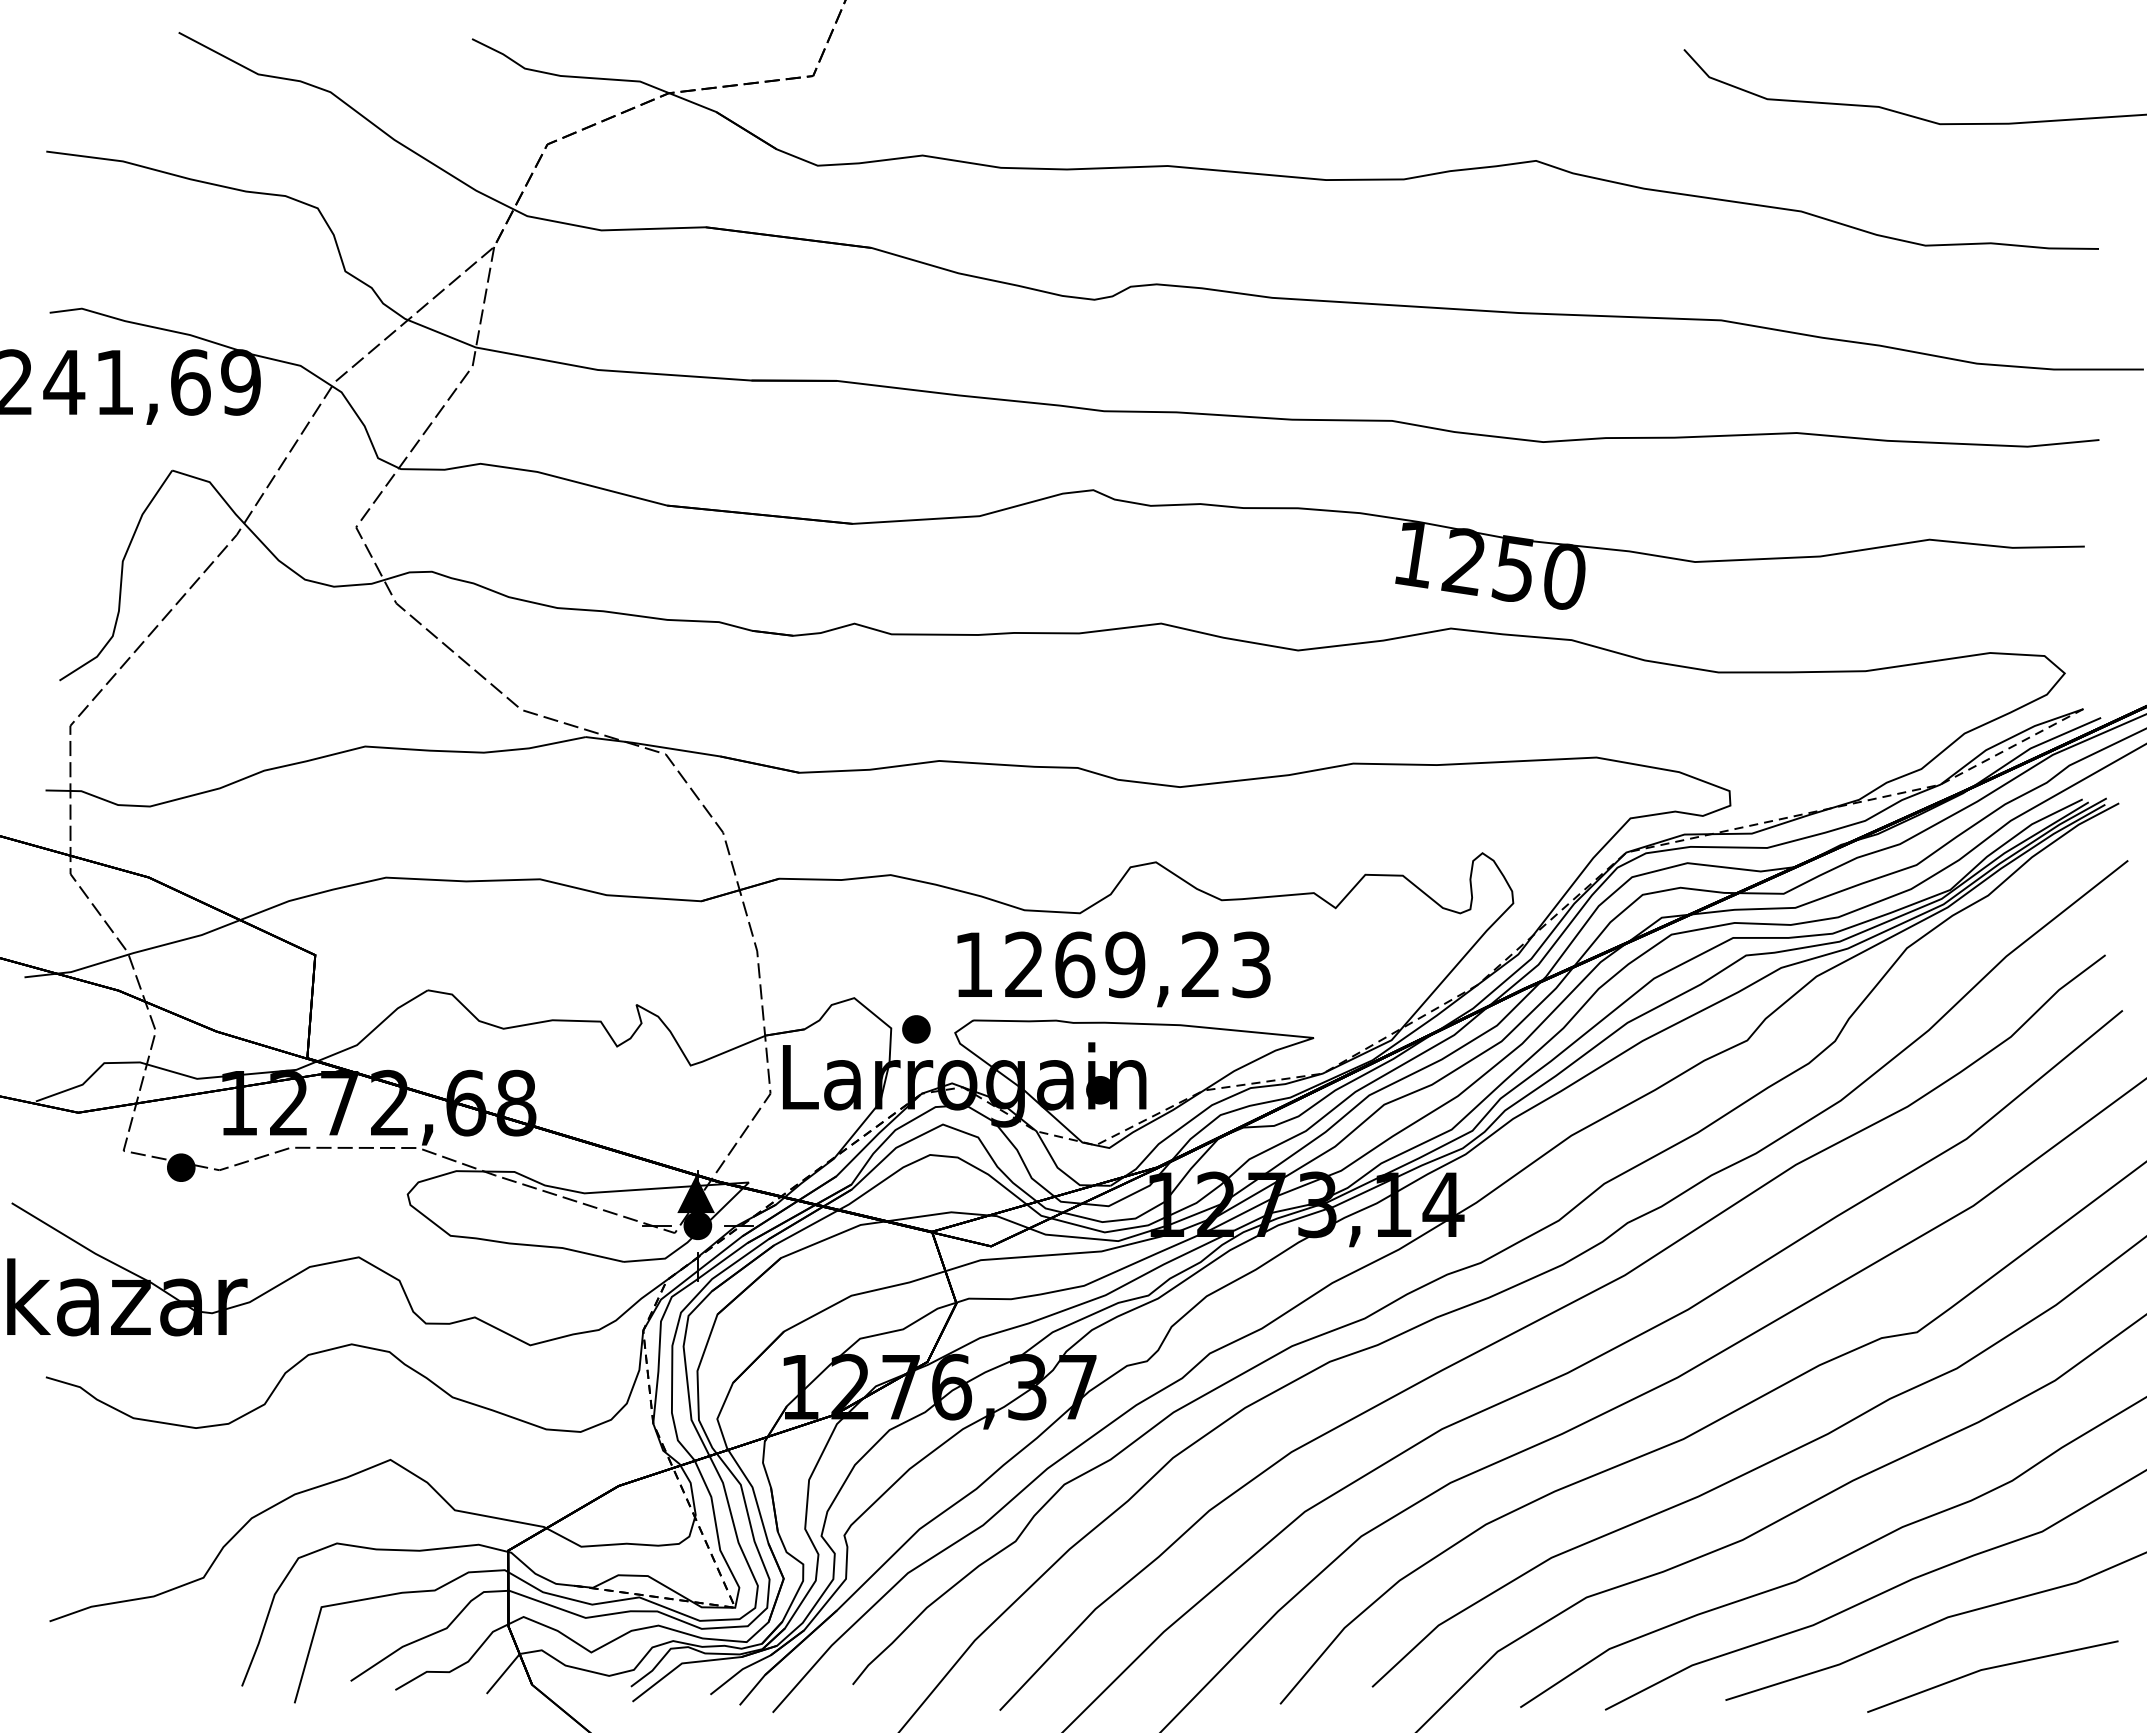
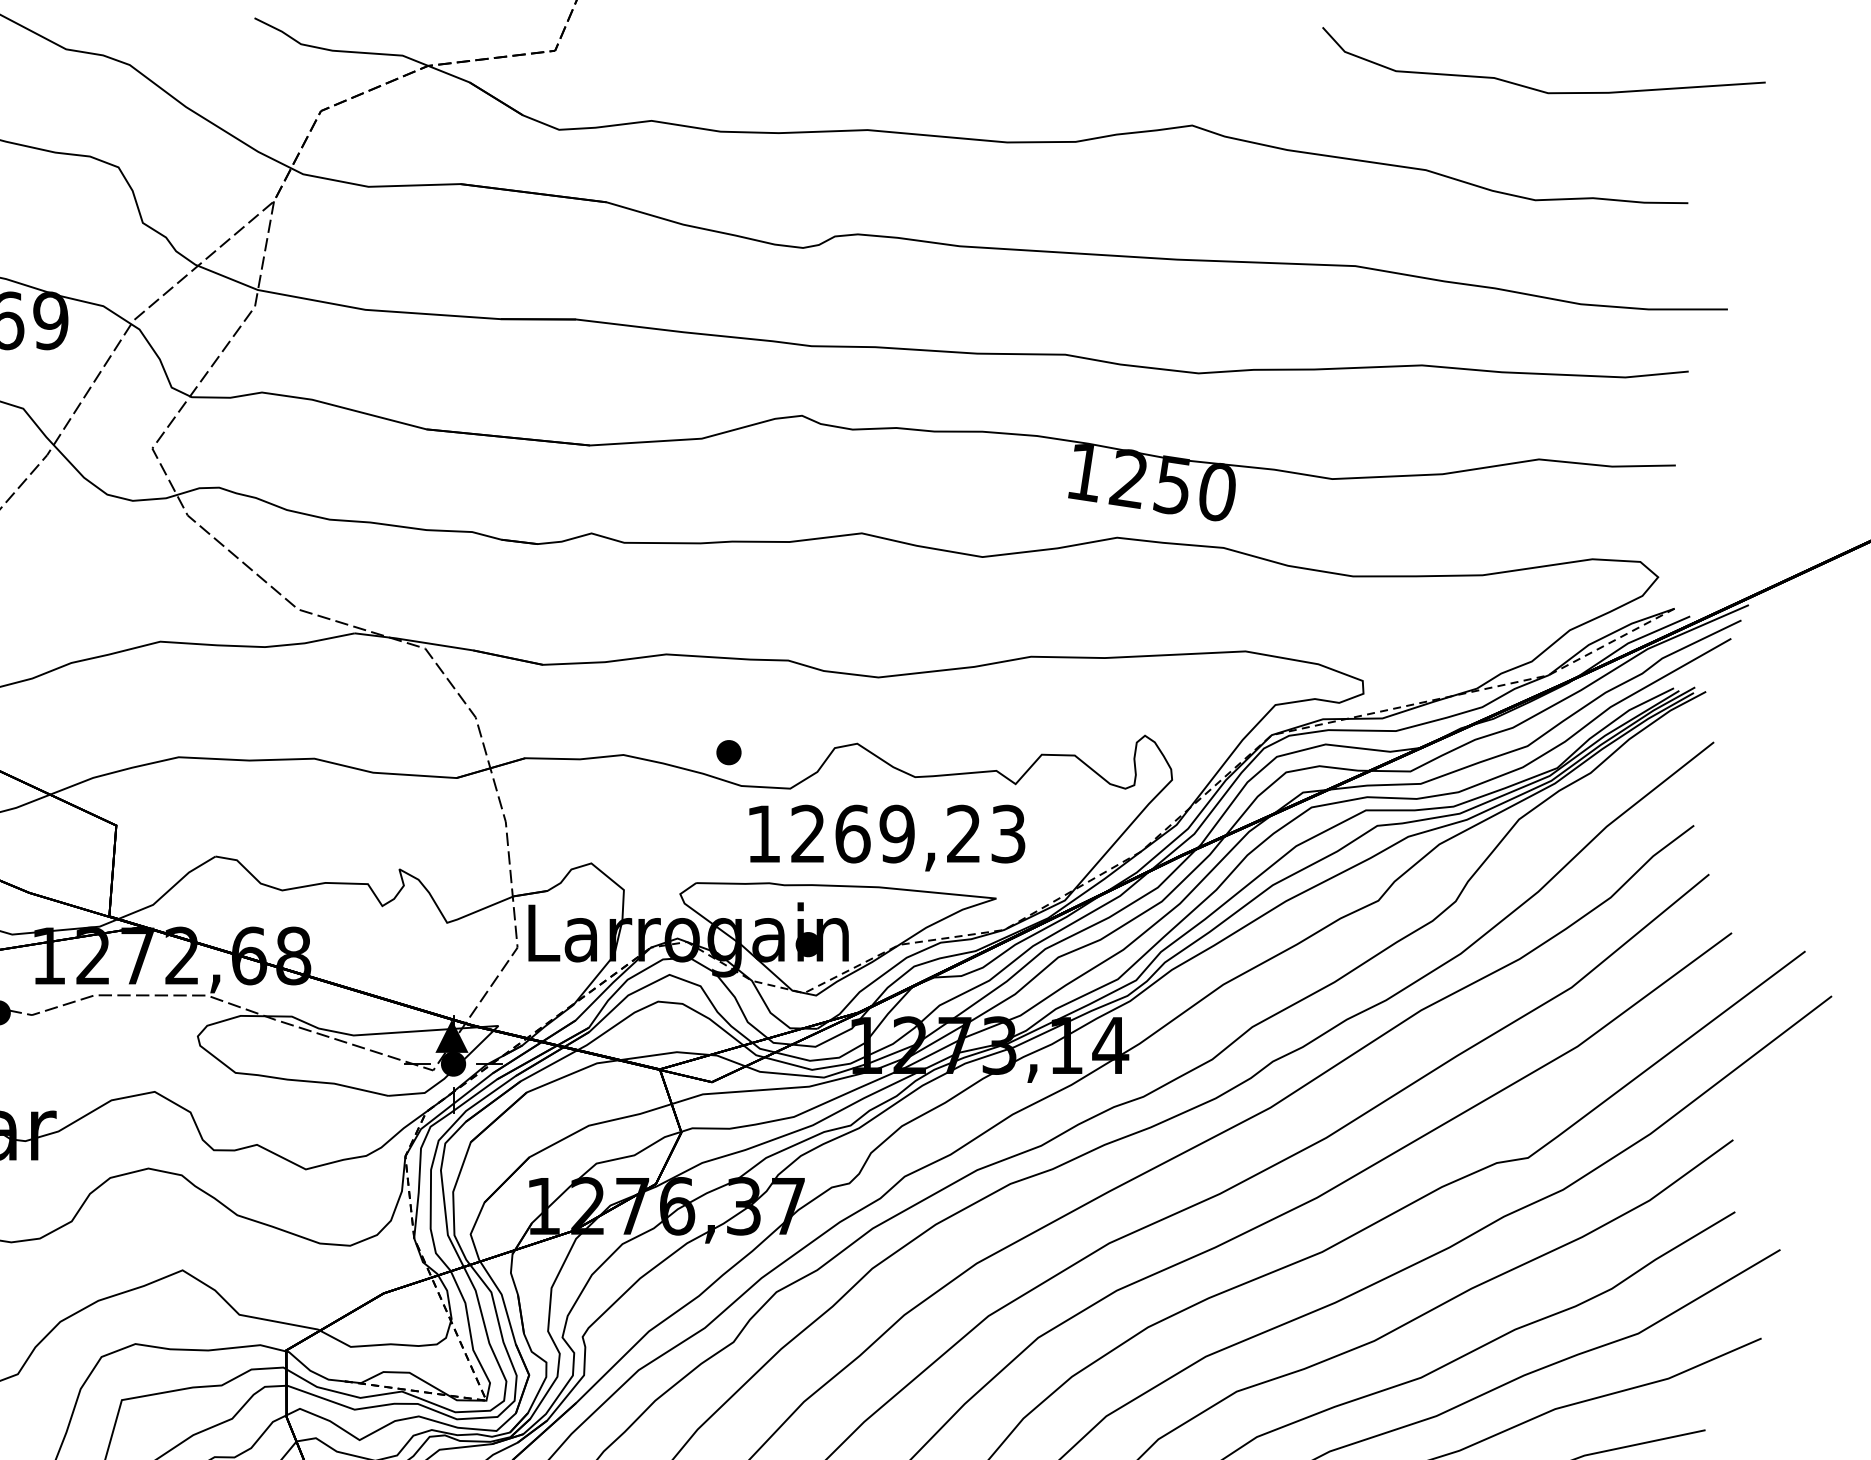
text: (1113, 969) -> (886, 838), moved
part: (916, 1029) -> (729, 752), moved

